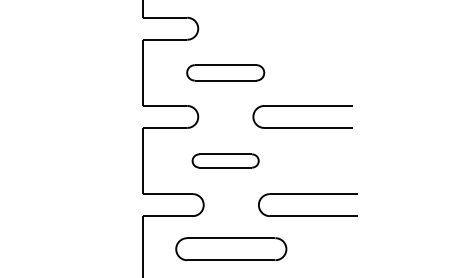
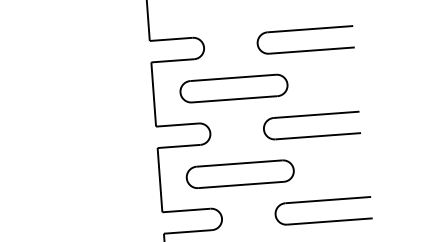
part: (302, 18) -> (304, 30), added
part: (225, 72) -> (233, 88), size x1.43
part: (225, 160) -> (239, 173), size x1.67

